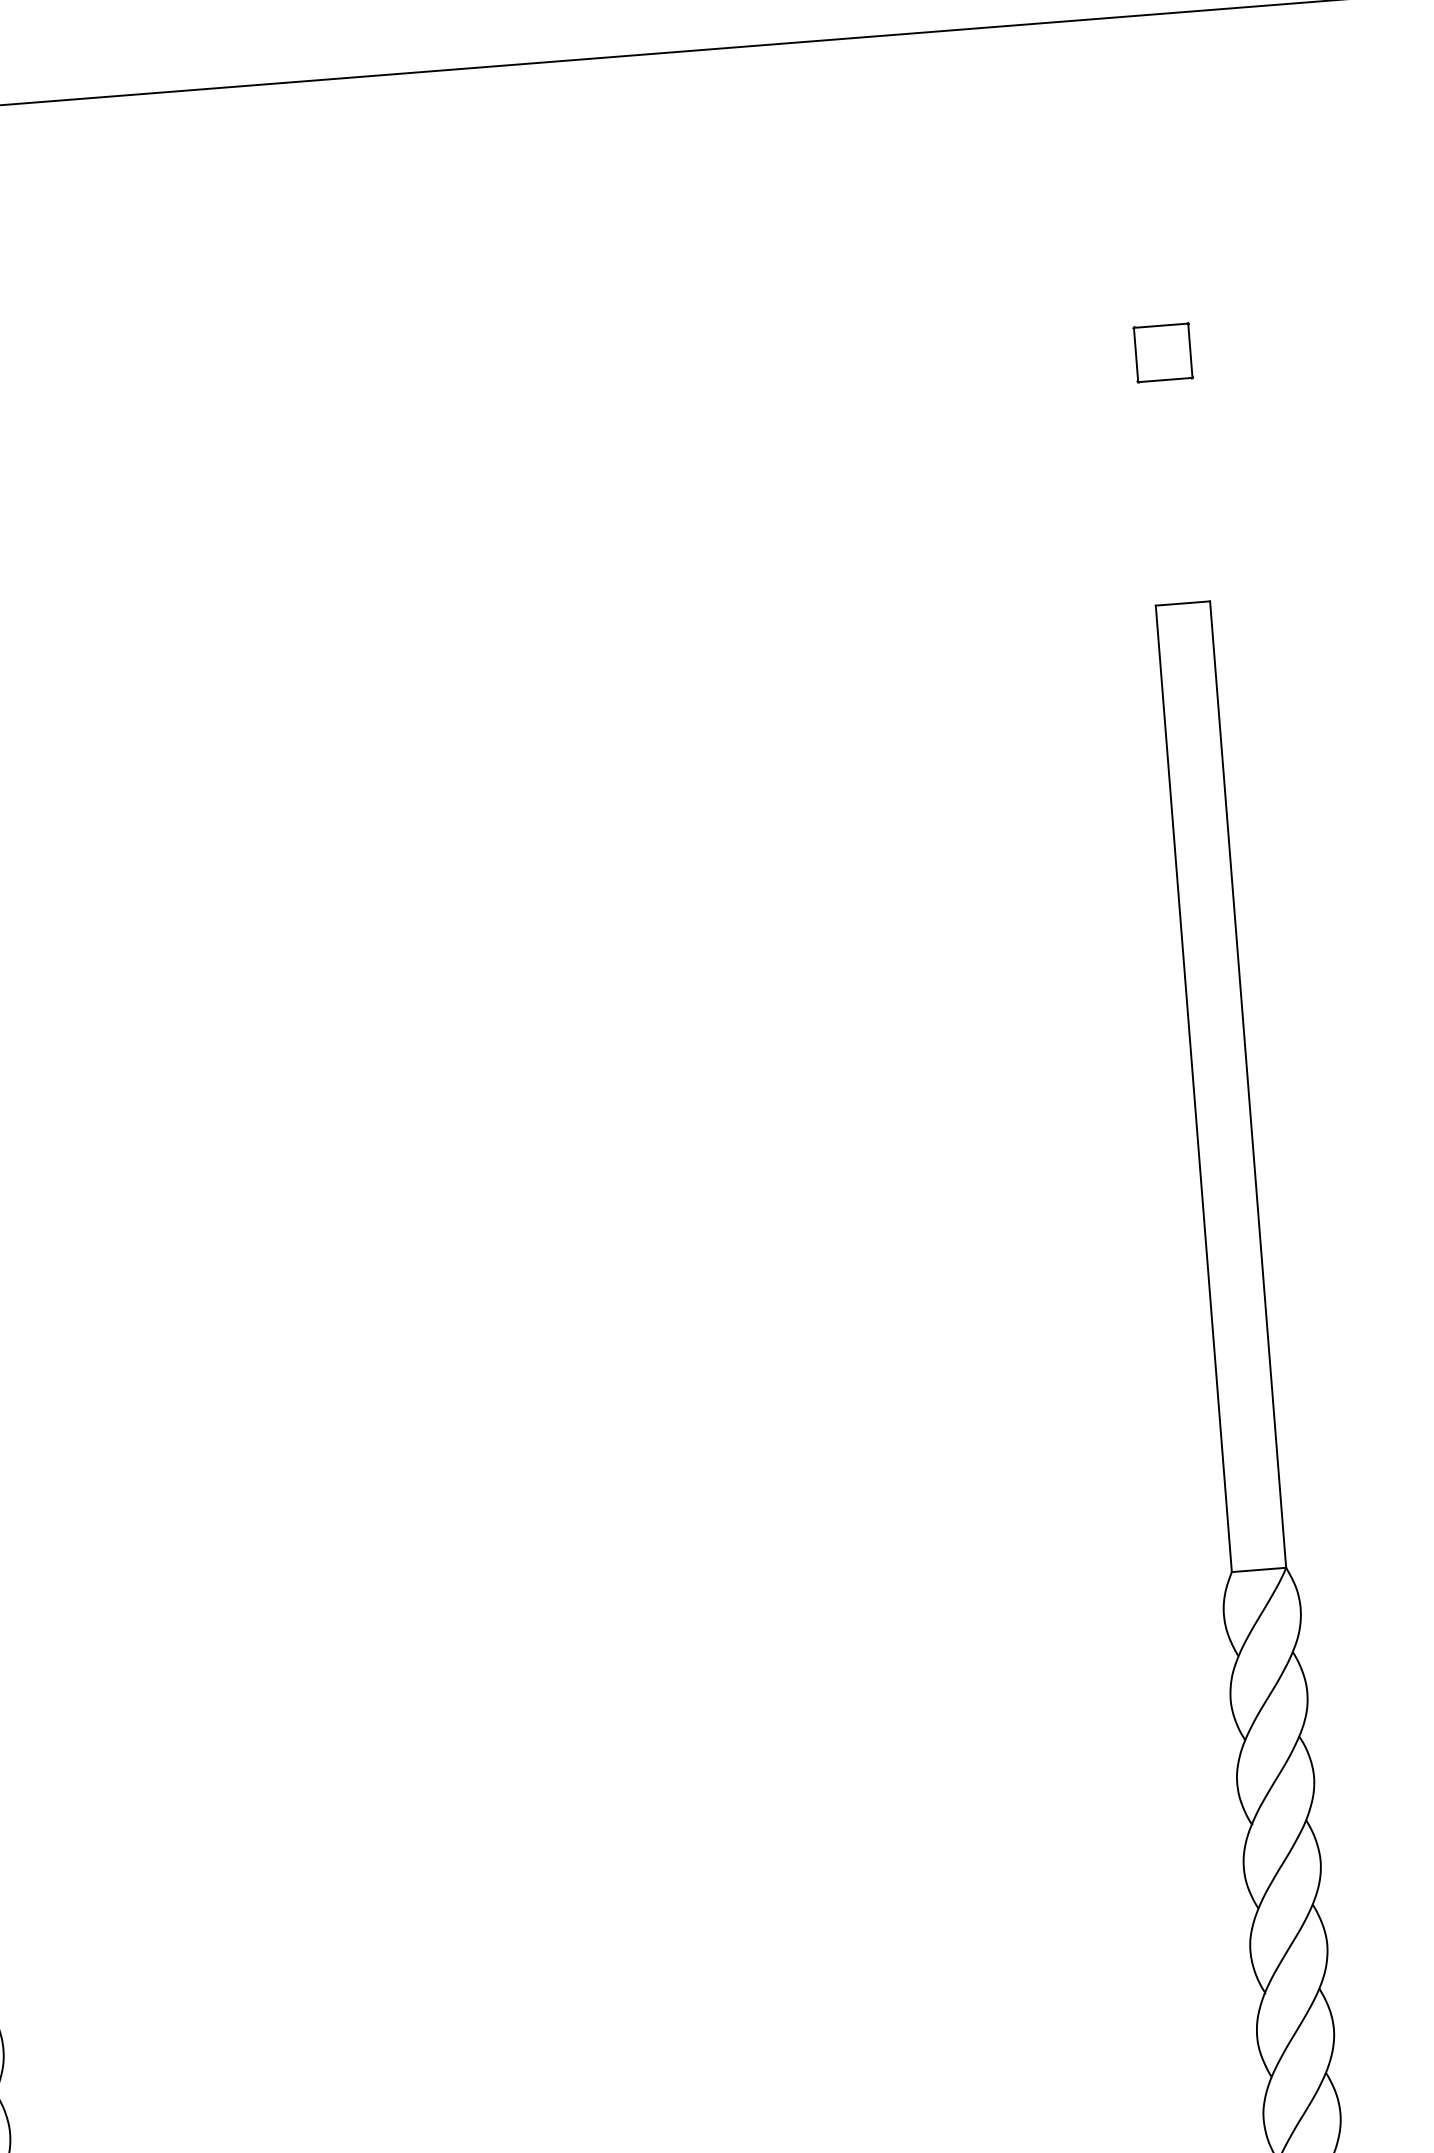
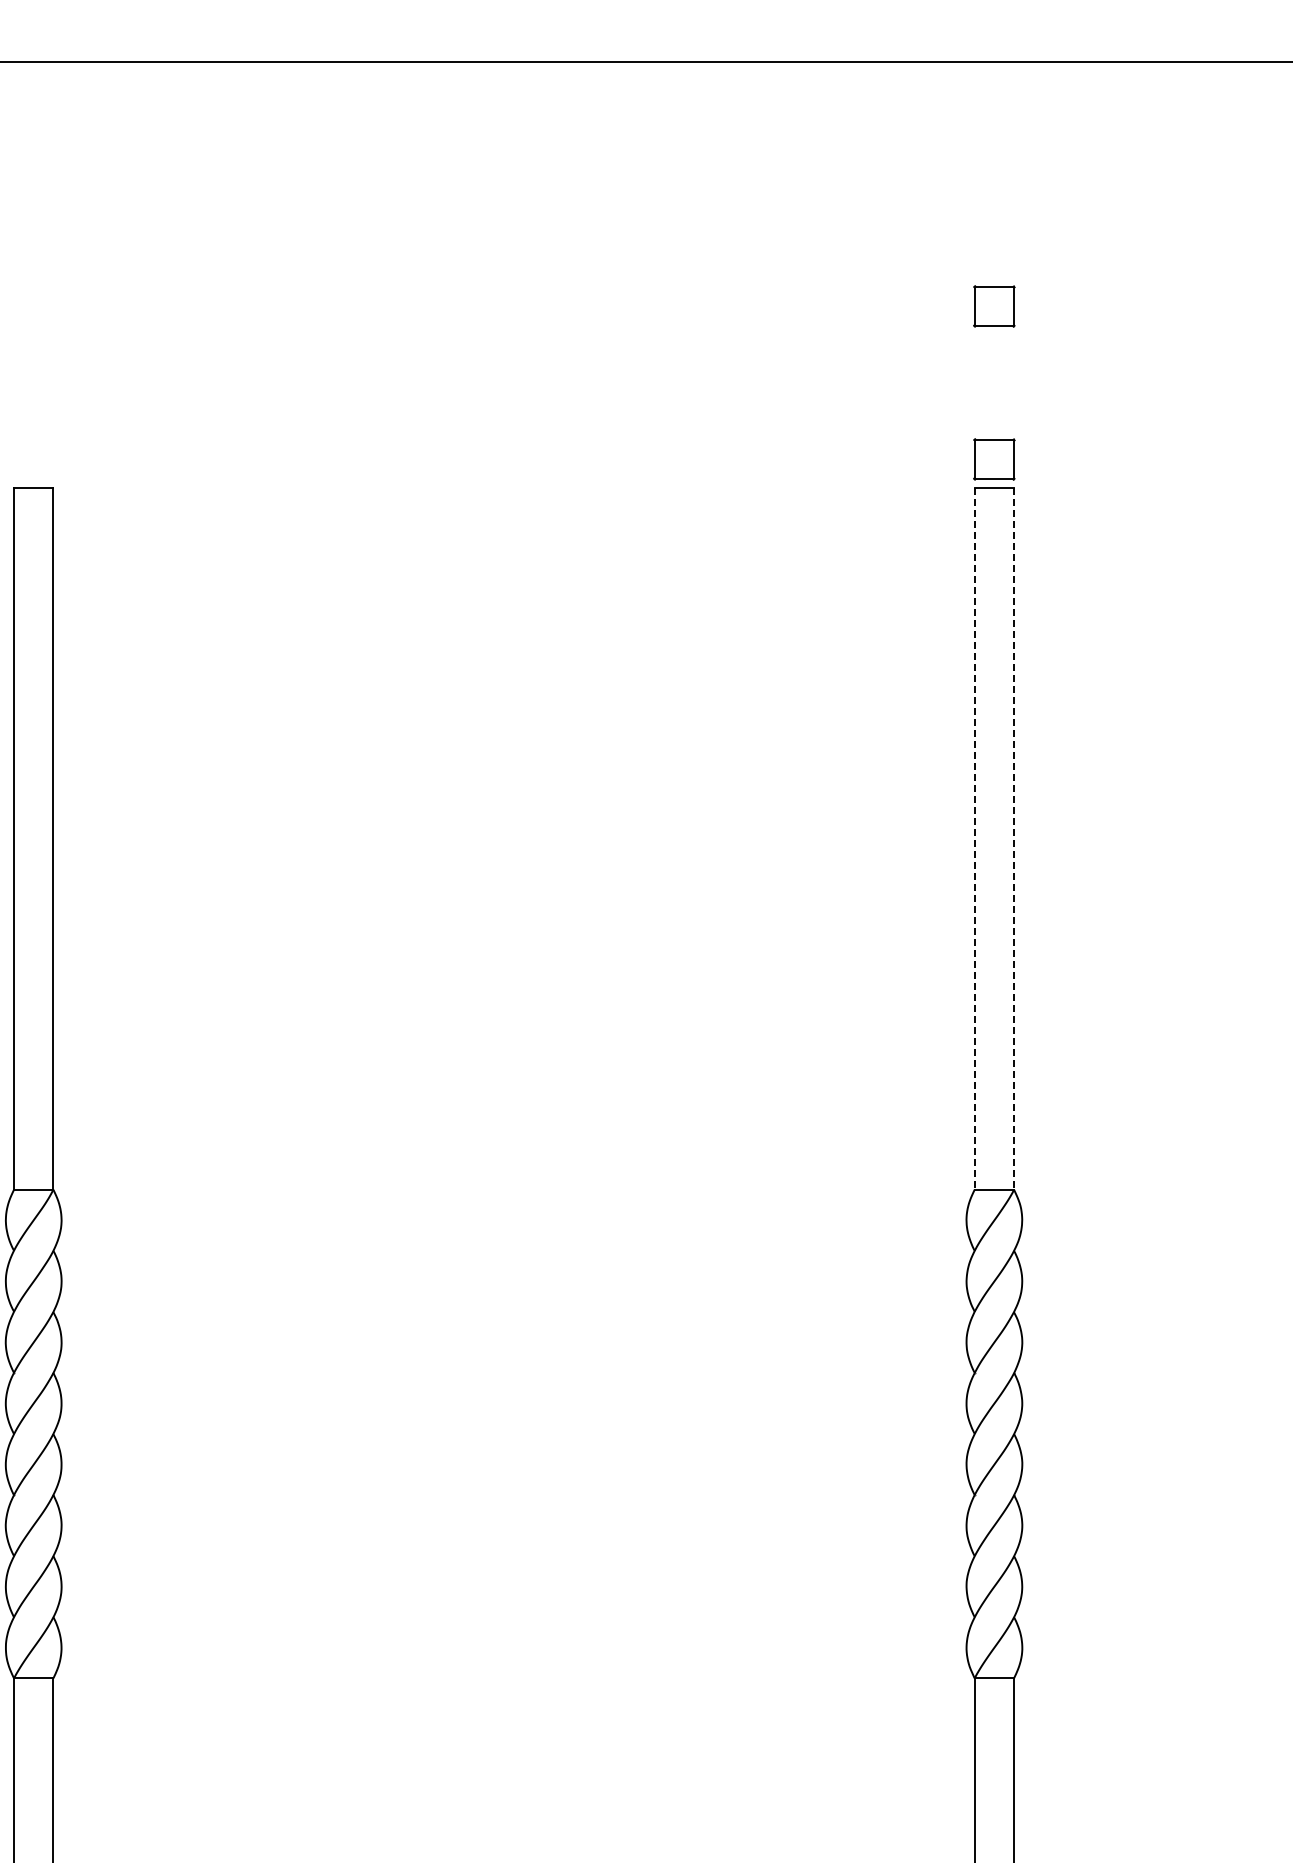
part: (1179, 563) -> (994, 459), added
line: (1248, 1085) -> (1014, 839), solid -> dashed
line: (1193, 1089) -> (974, 839), solid -> dashed

